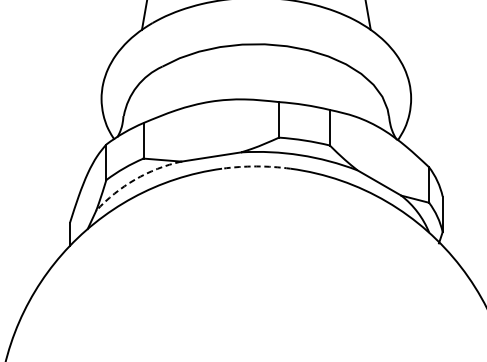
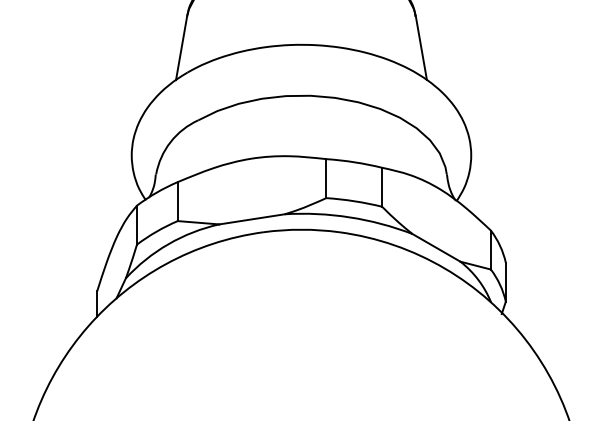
arc: (256, 166) -> (301, 229), dashed -> solid
arc: (135, 179) -> (168, 244), dashed -> solid

